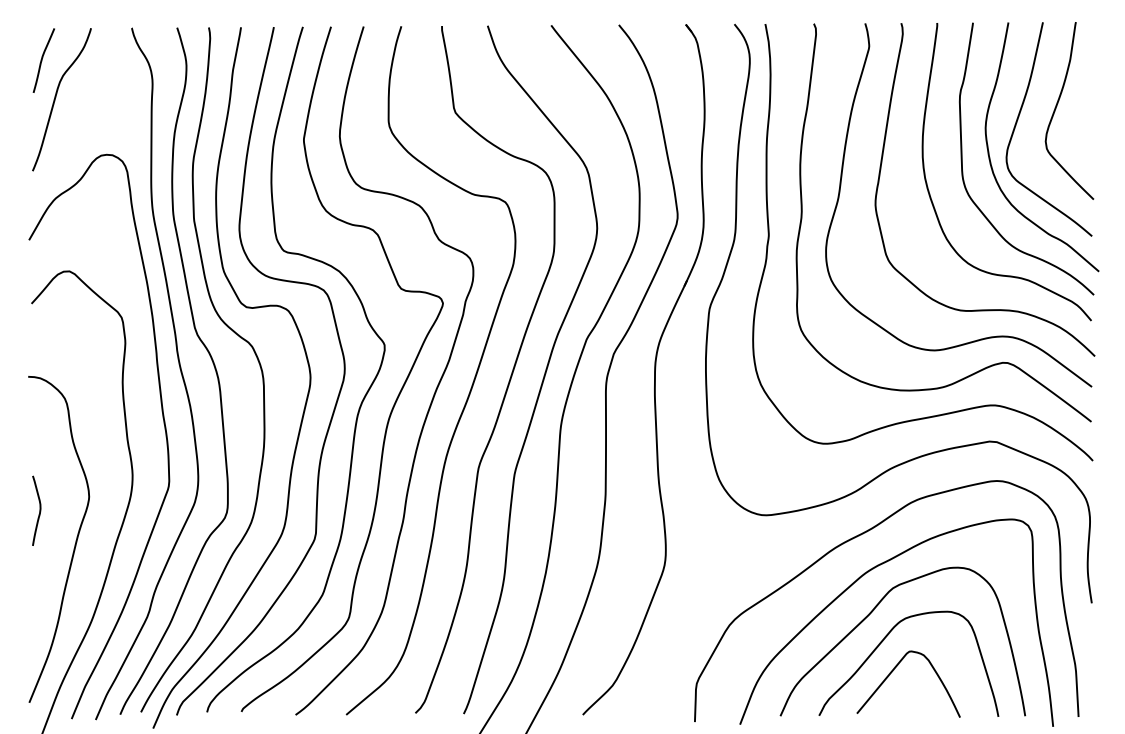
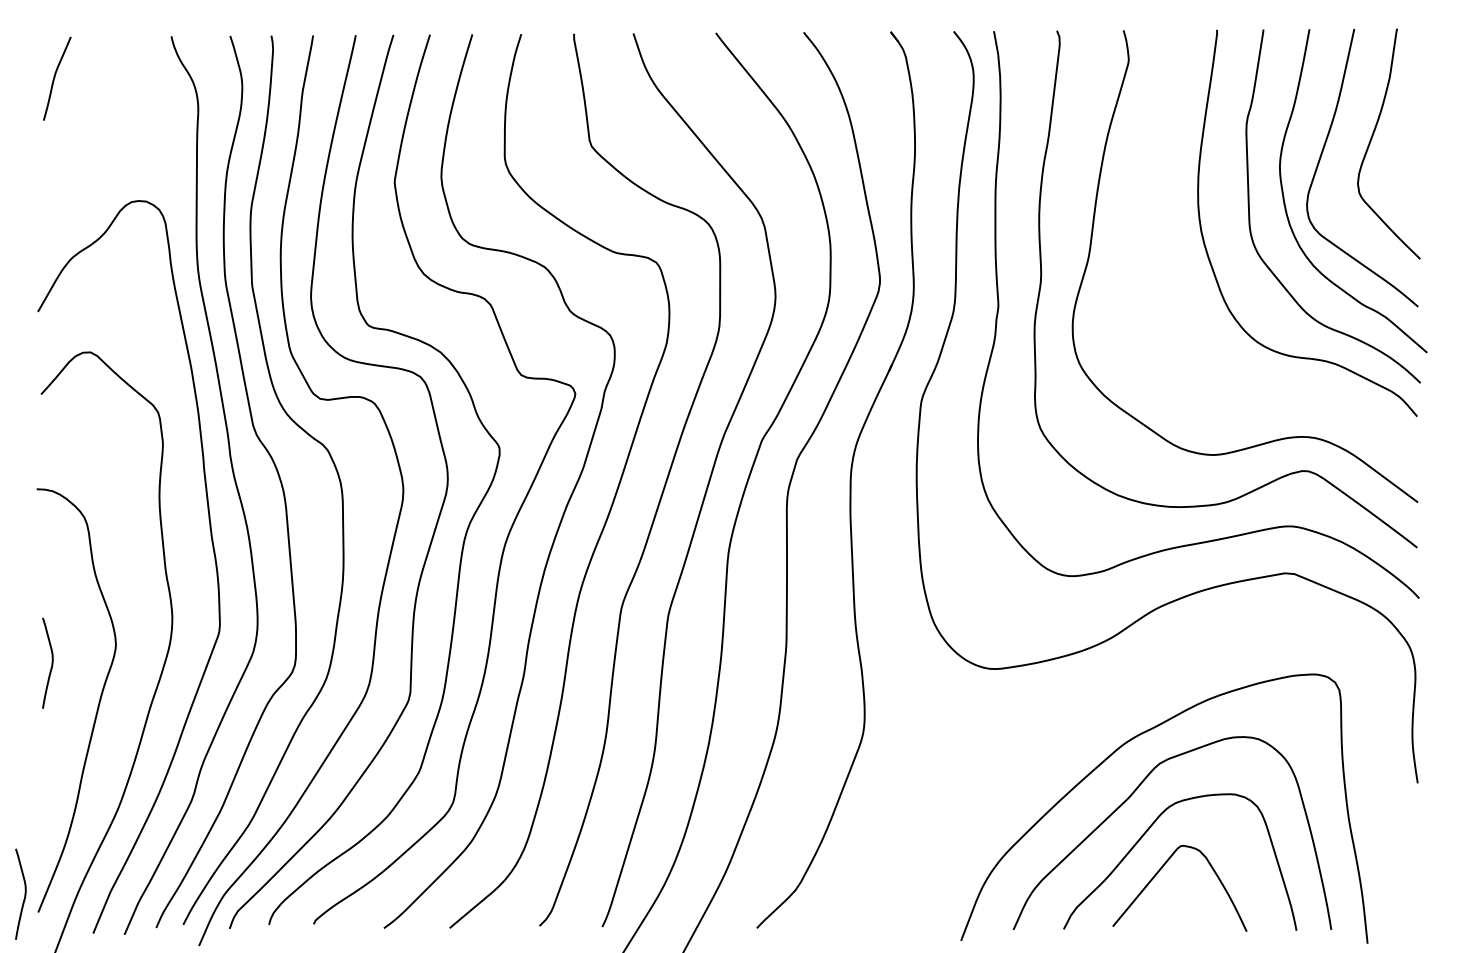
curve: (55, 99) -> (72, 129), removed
curve: (880, 174) -> (1143, 226), removed
curve: (855, 537) -> (1111, 698), removed
curve: (18, 688) -> (24, 893), added

